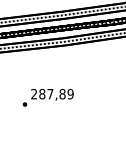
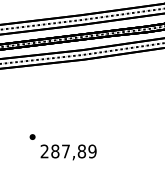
text: (52, 94) -> (68, 152), moved

